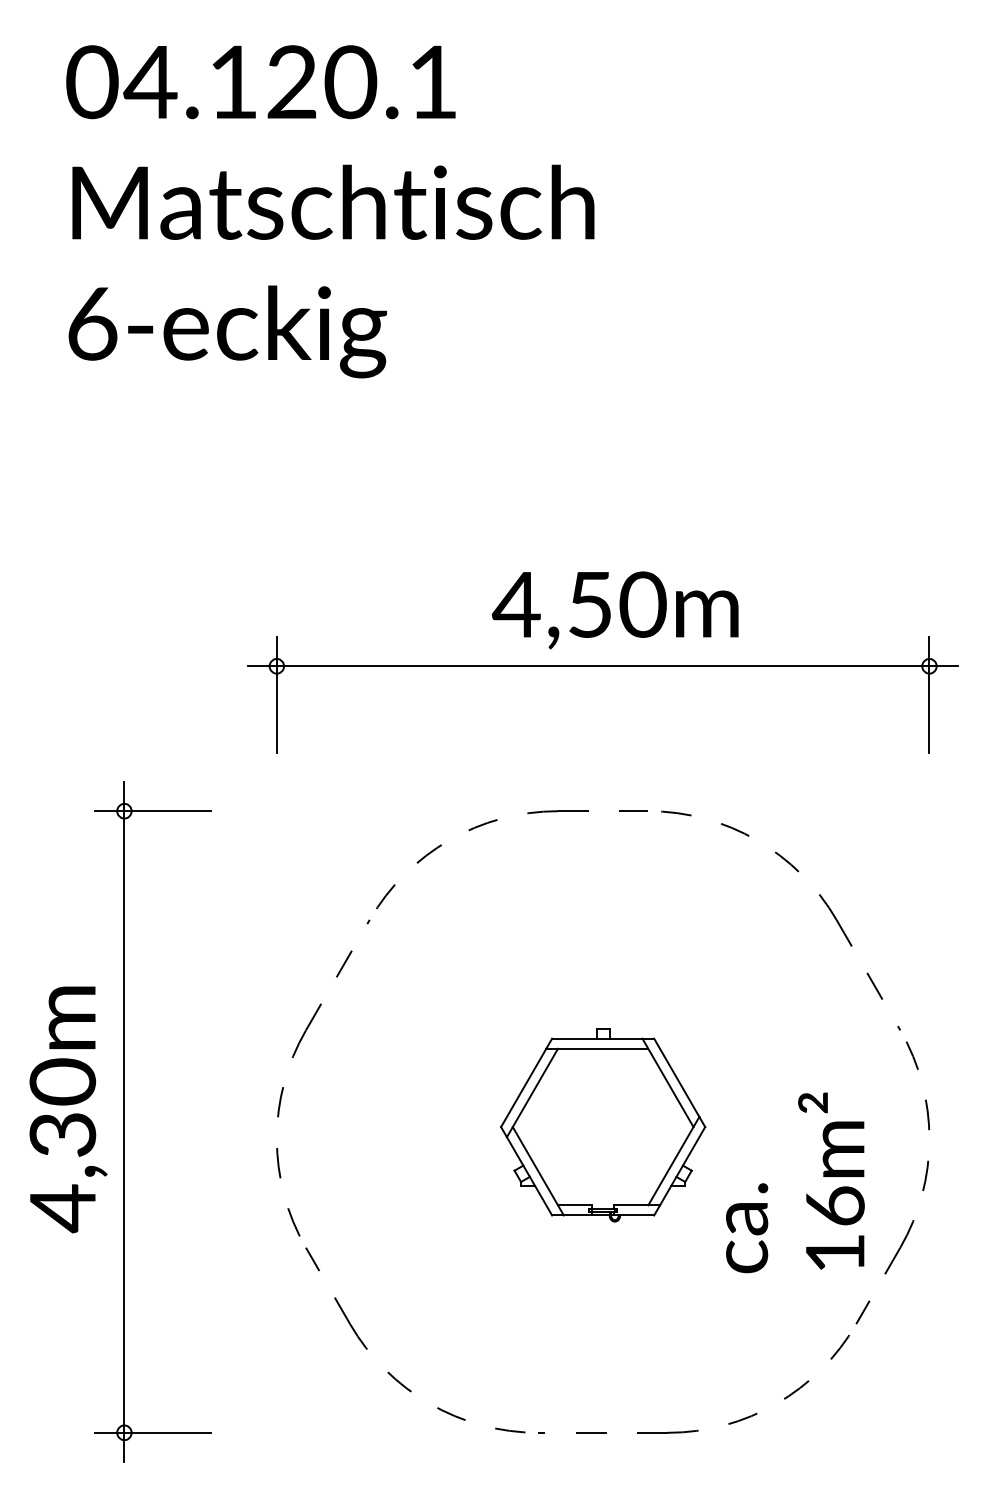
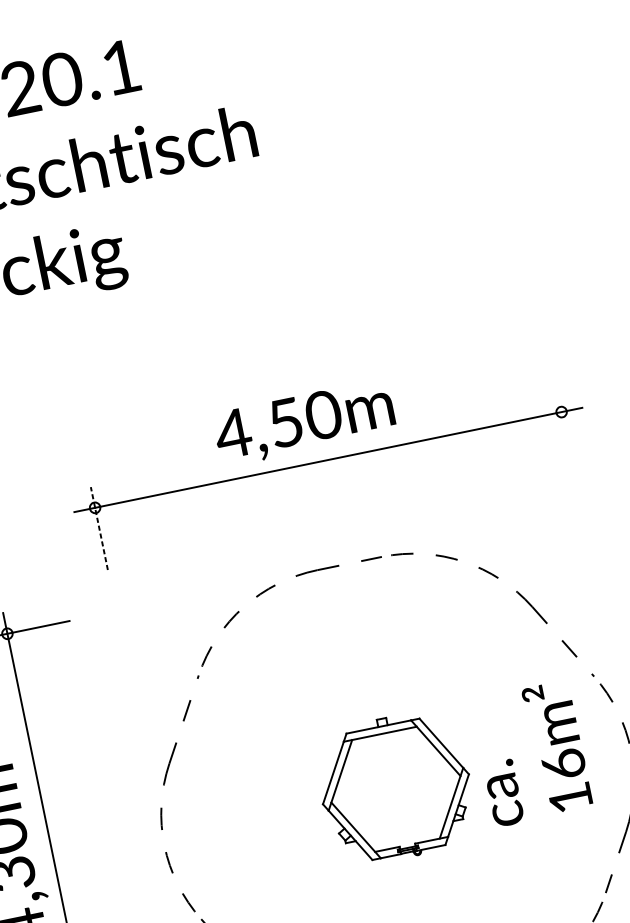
text: (614, 610) -> (303, 423), moved
line: (276, 695) -> (99, 528), solid -> dashed
line: (929, 695) -> (565, 432), removed
text: (795, 1182) -> (531, 753), moved

